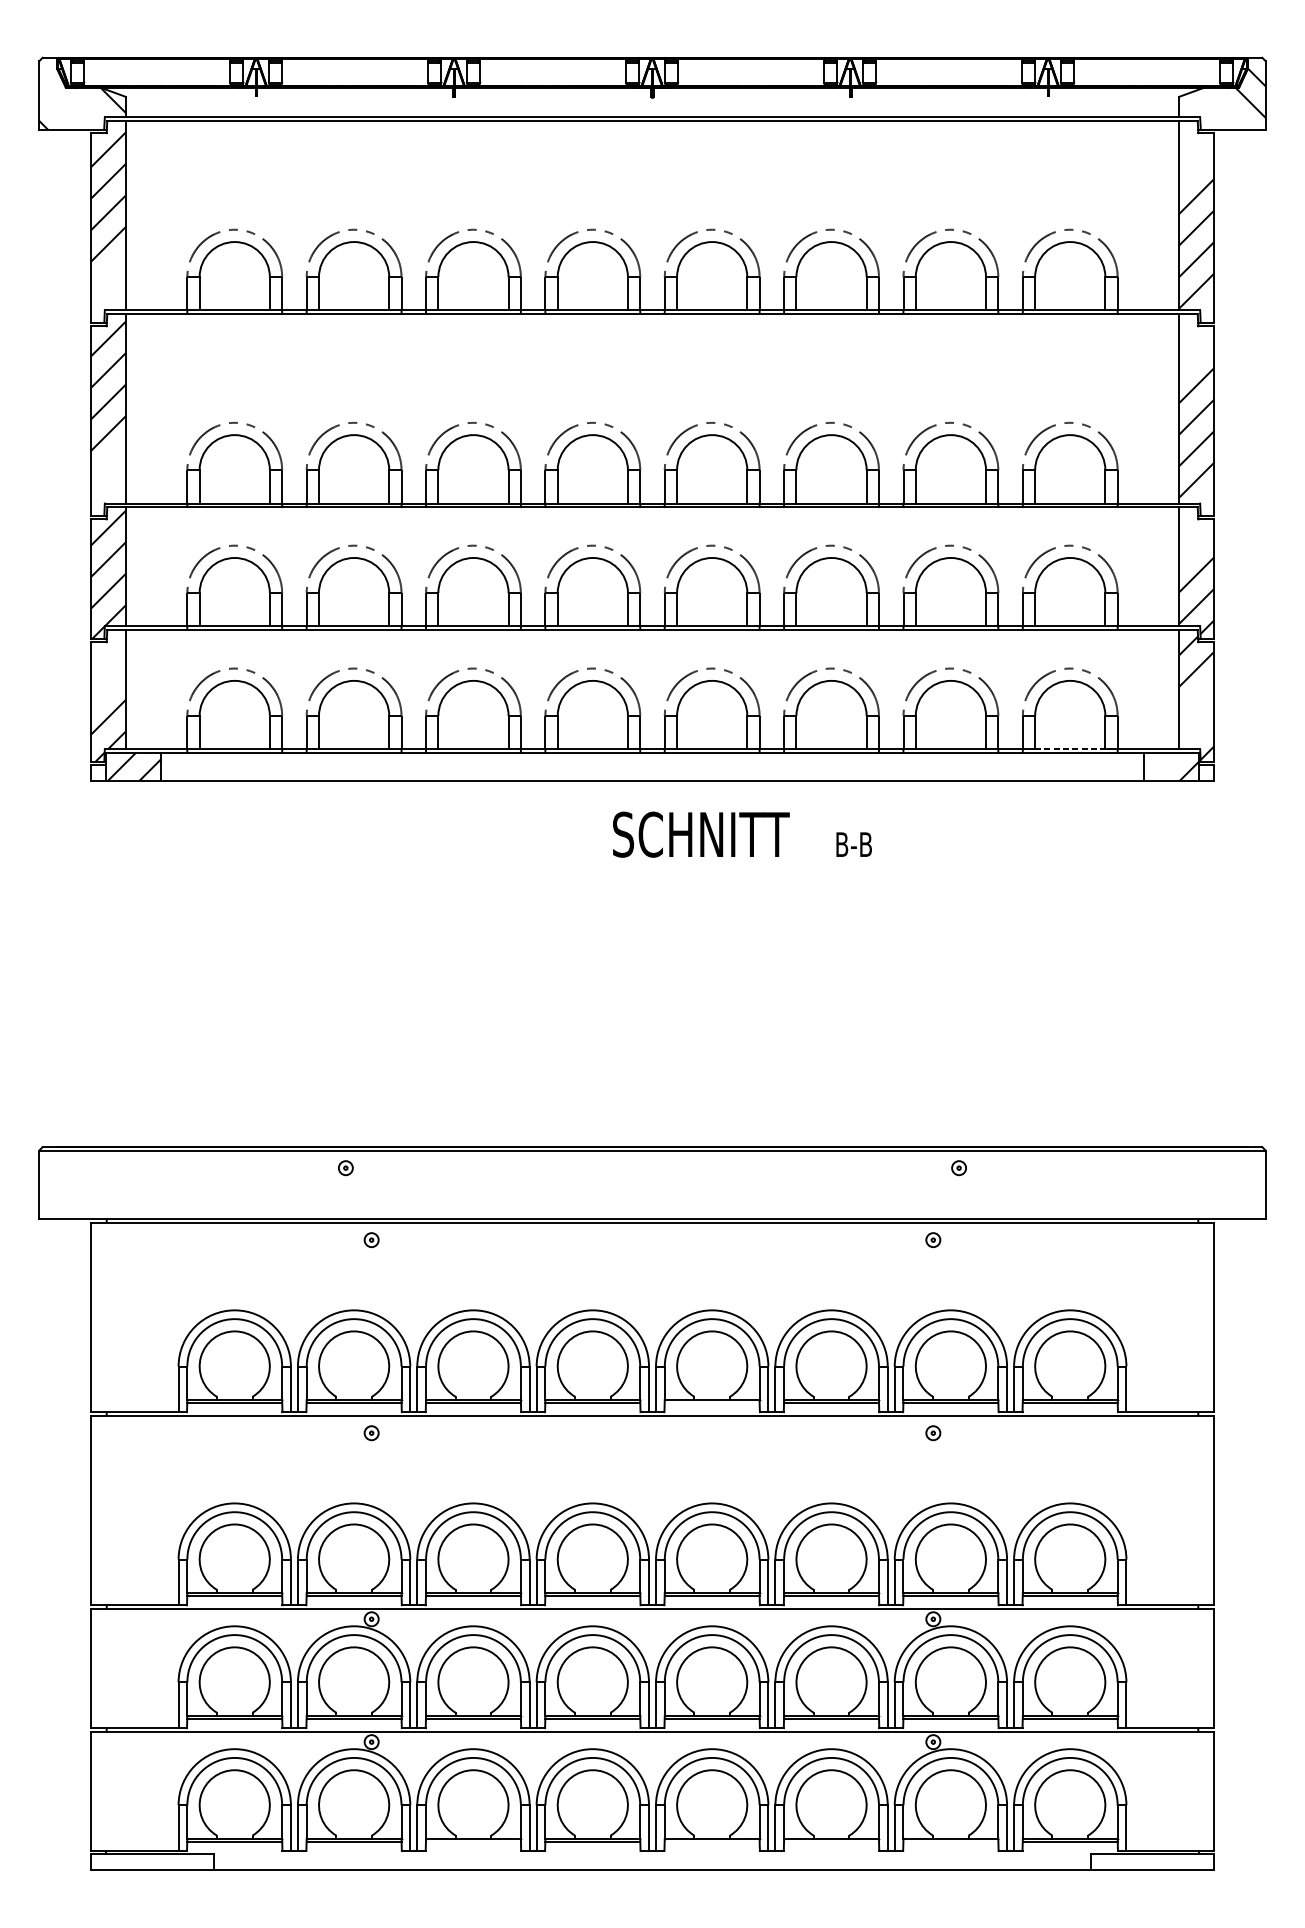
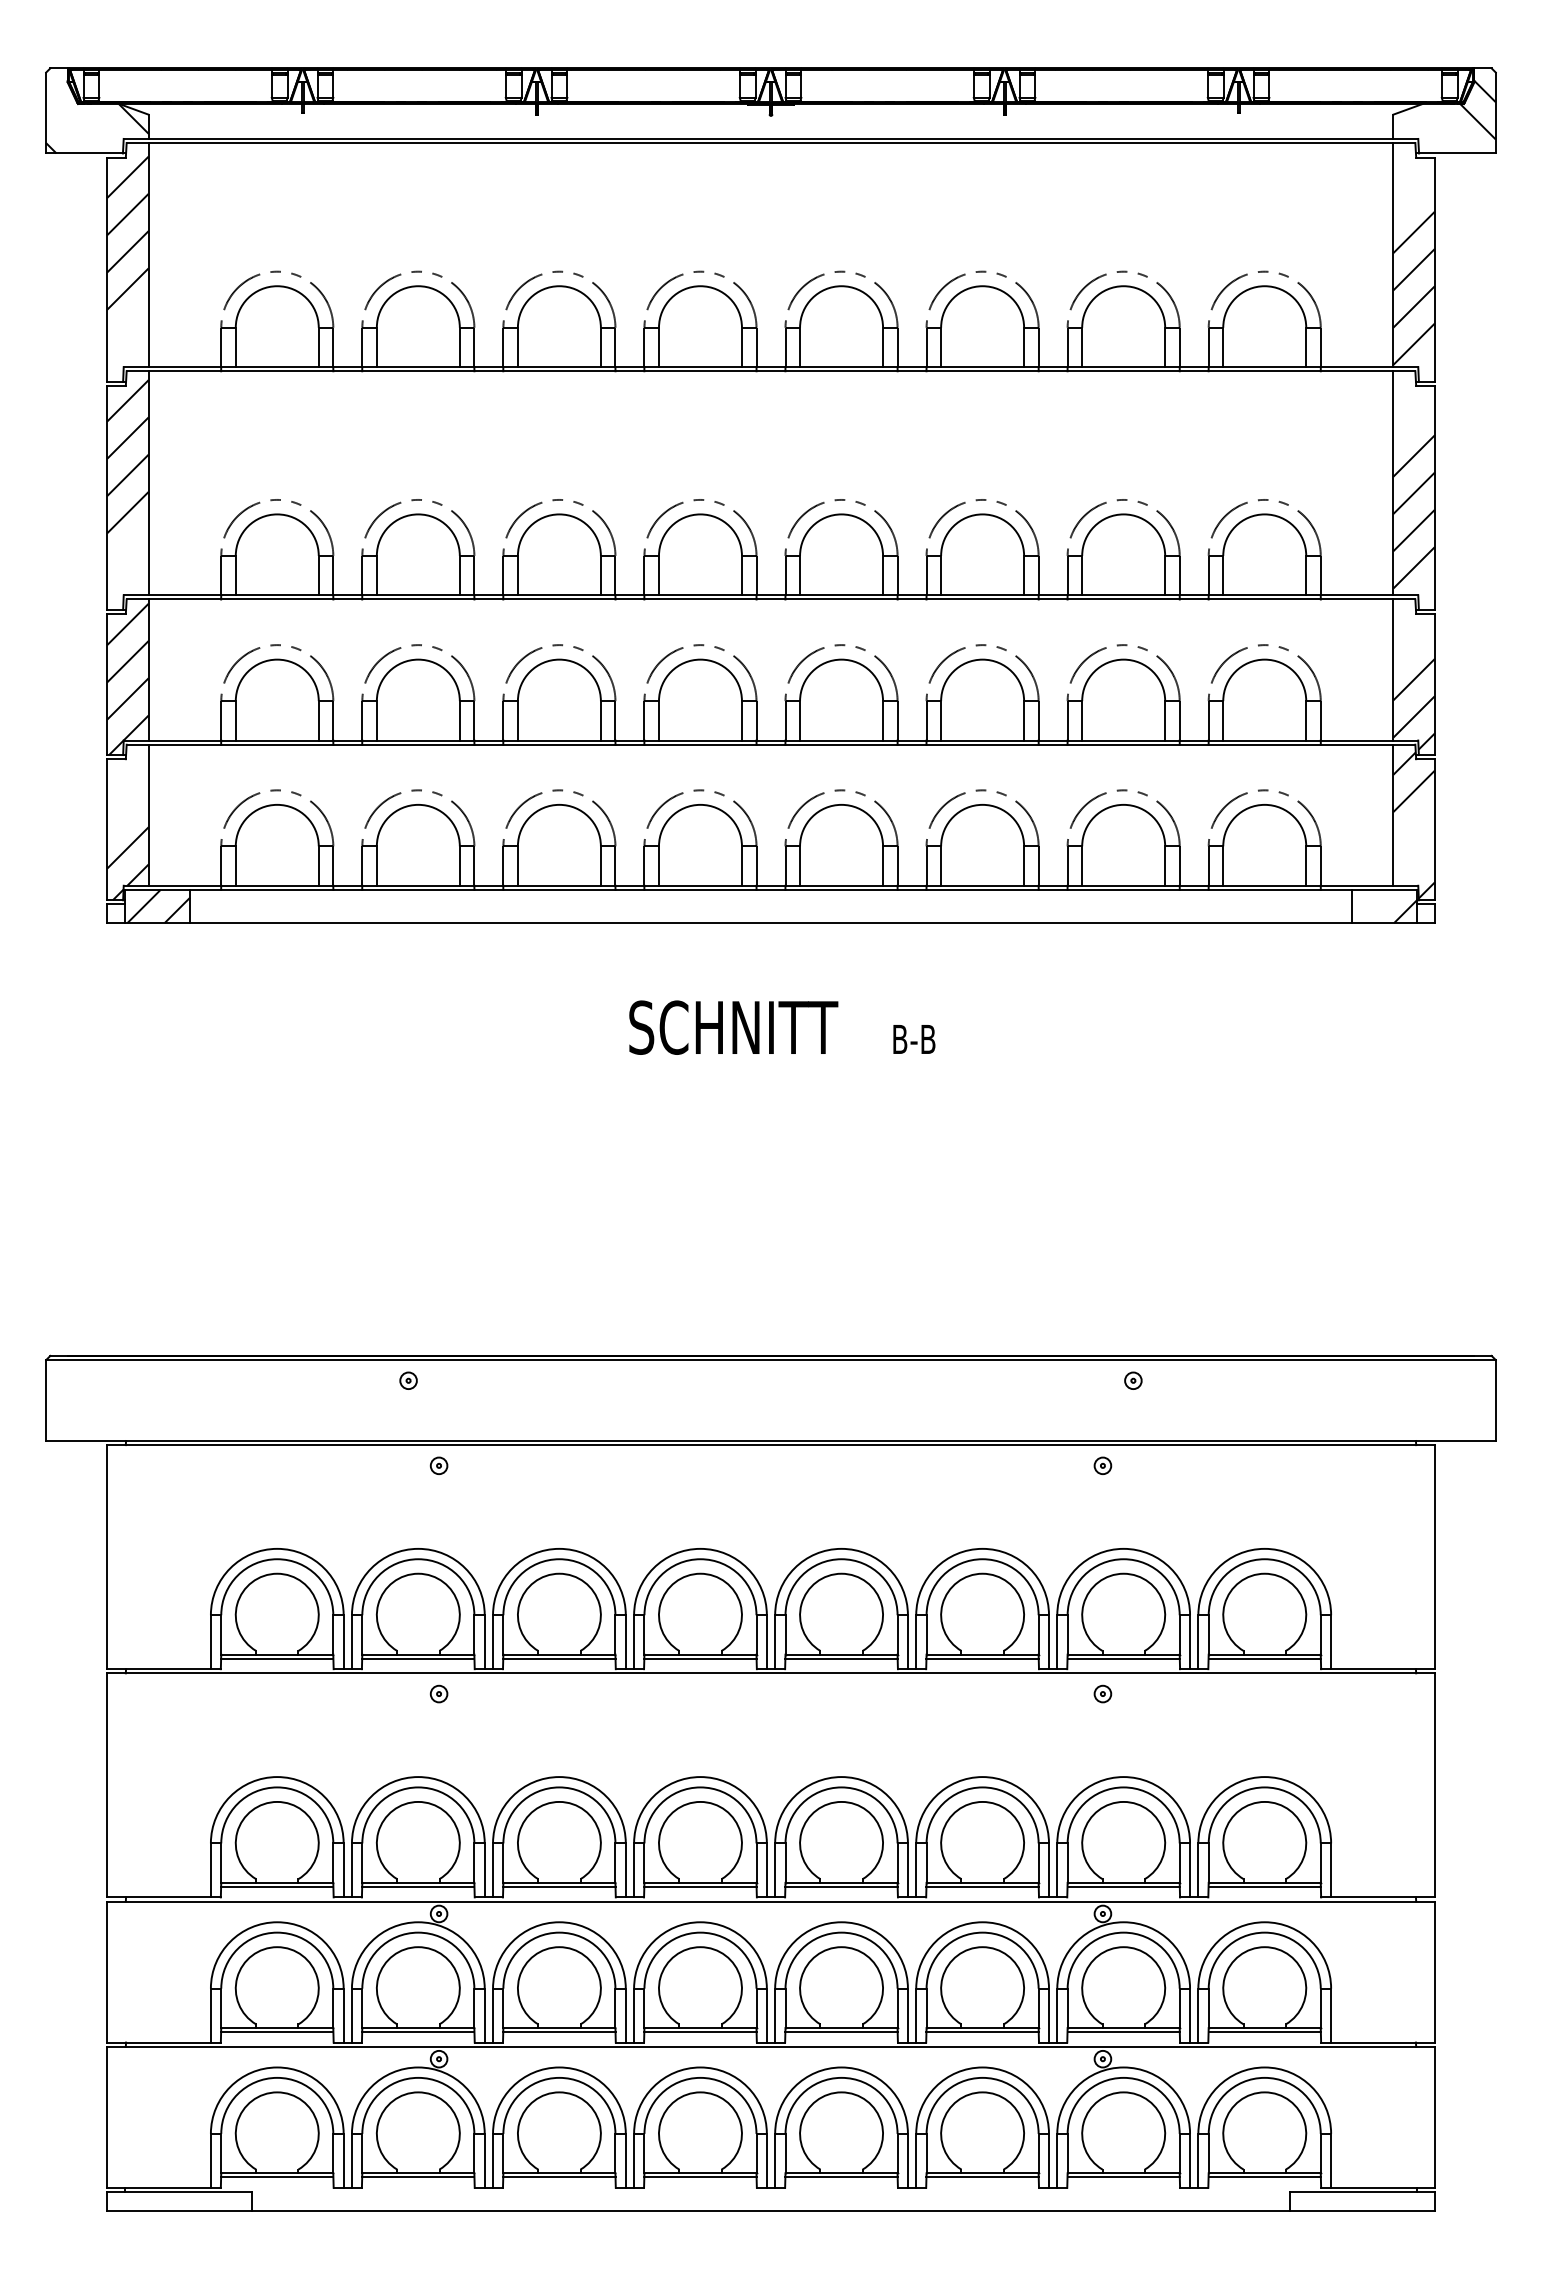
line: (1070, 749) -> (1265, 885), dashed -> solid
text: (742, 834) -> (782, 1027), moved
line: (712, 1403) -> (841, 1658), added
line: (473, 1842) -> (559, 2177), added
line: (712, 1842) -> (841, 2177), added
line: (831, 1842) -> (982, 2177), added
line: (950, 1842) -> (1123, 2177), added

